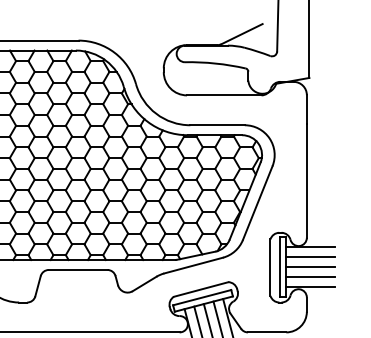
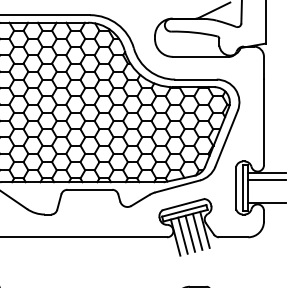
line: (310, 266) -> (266, 187), removed
line: (310, 277) -> (266, 195), removed

